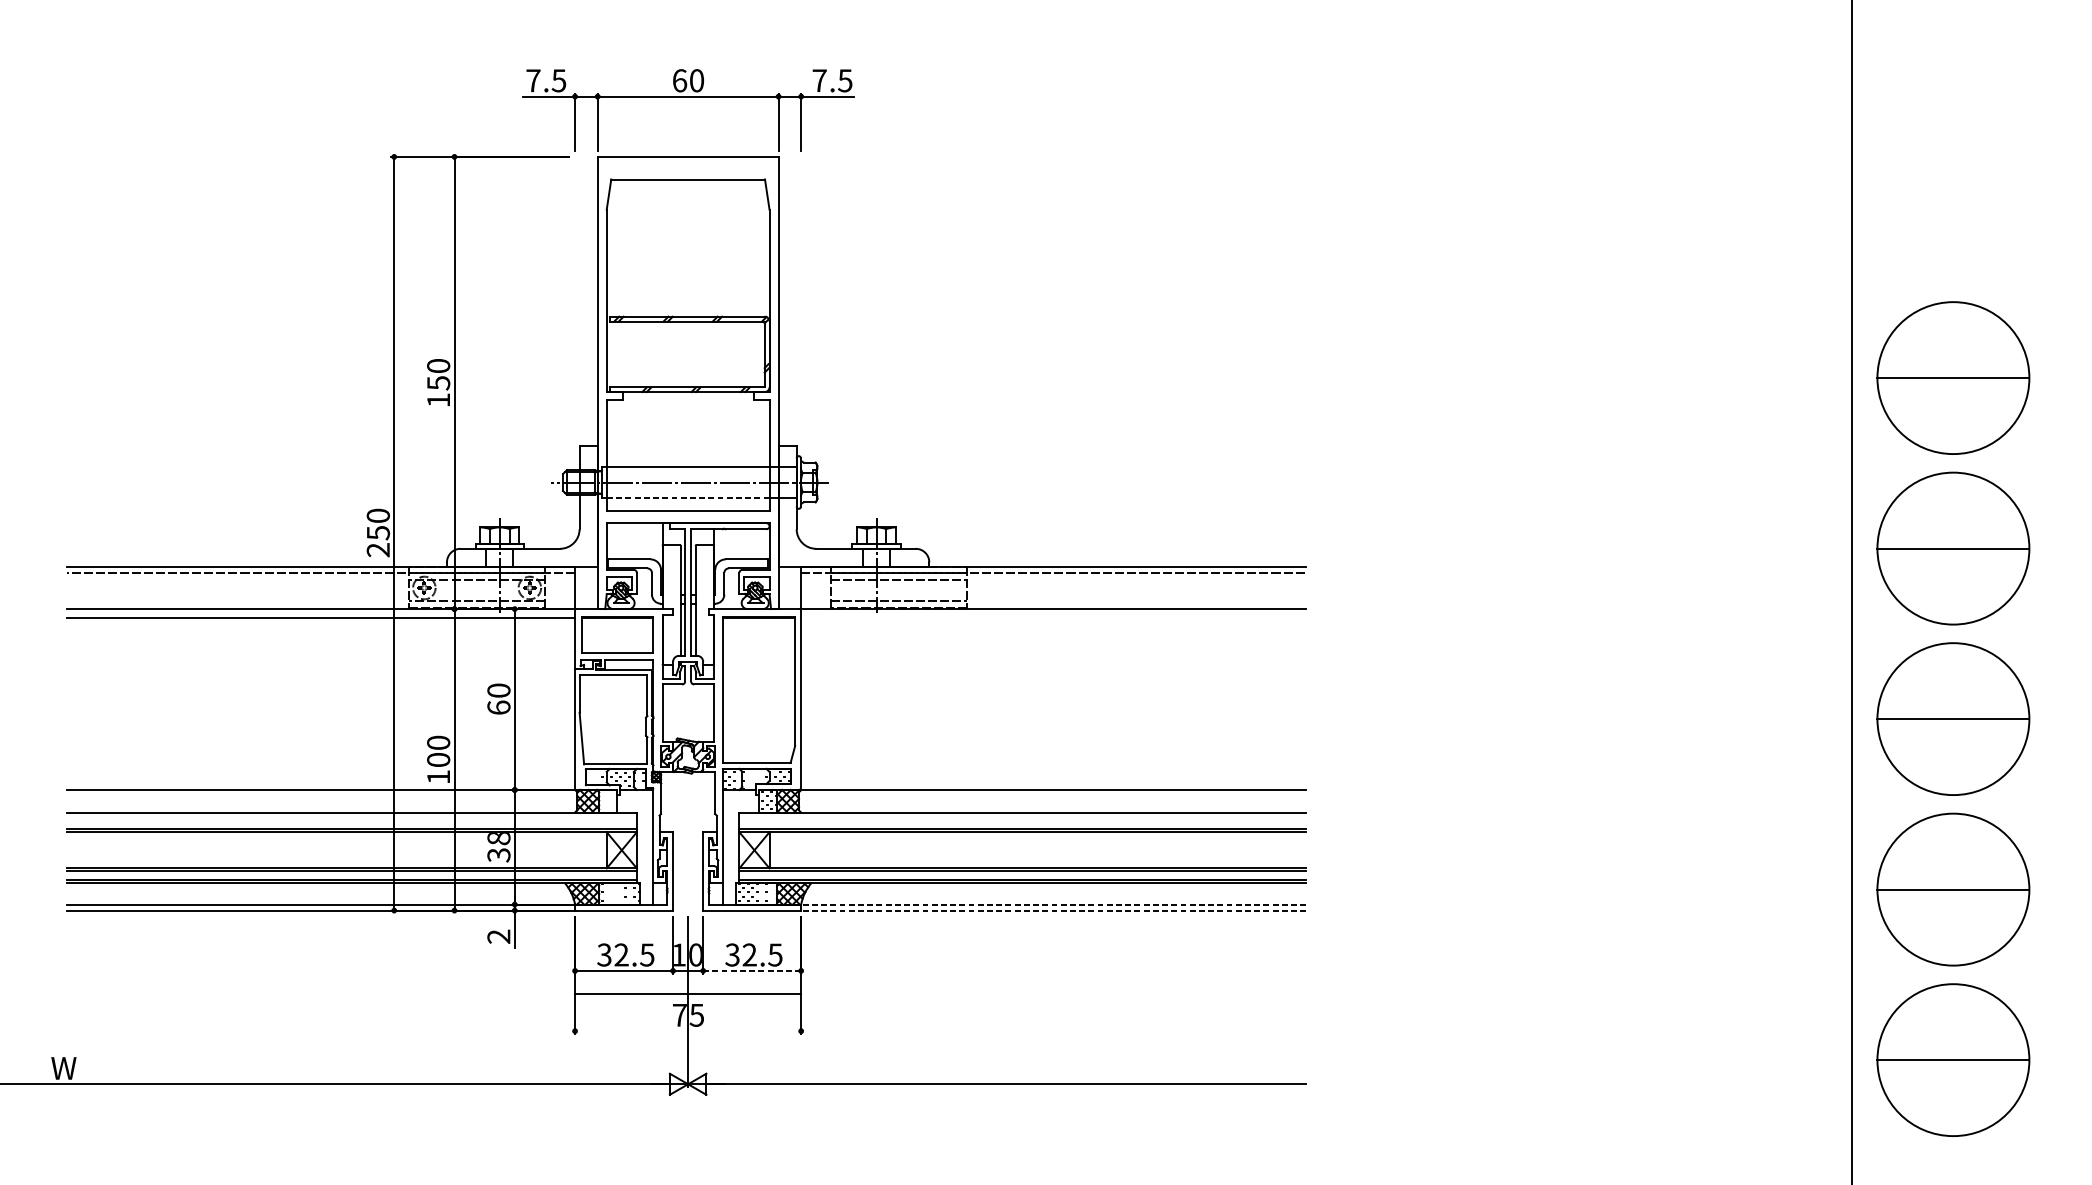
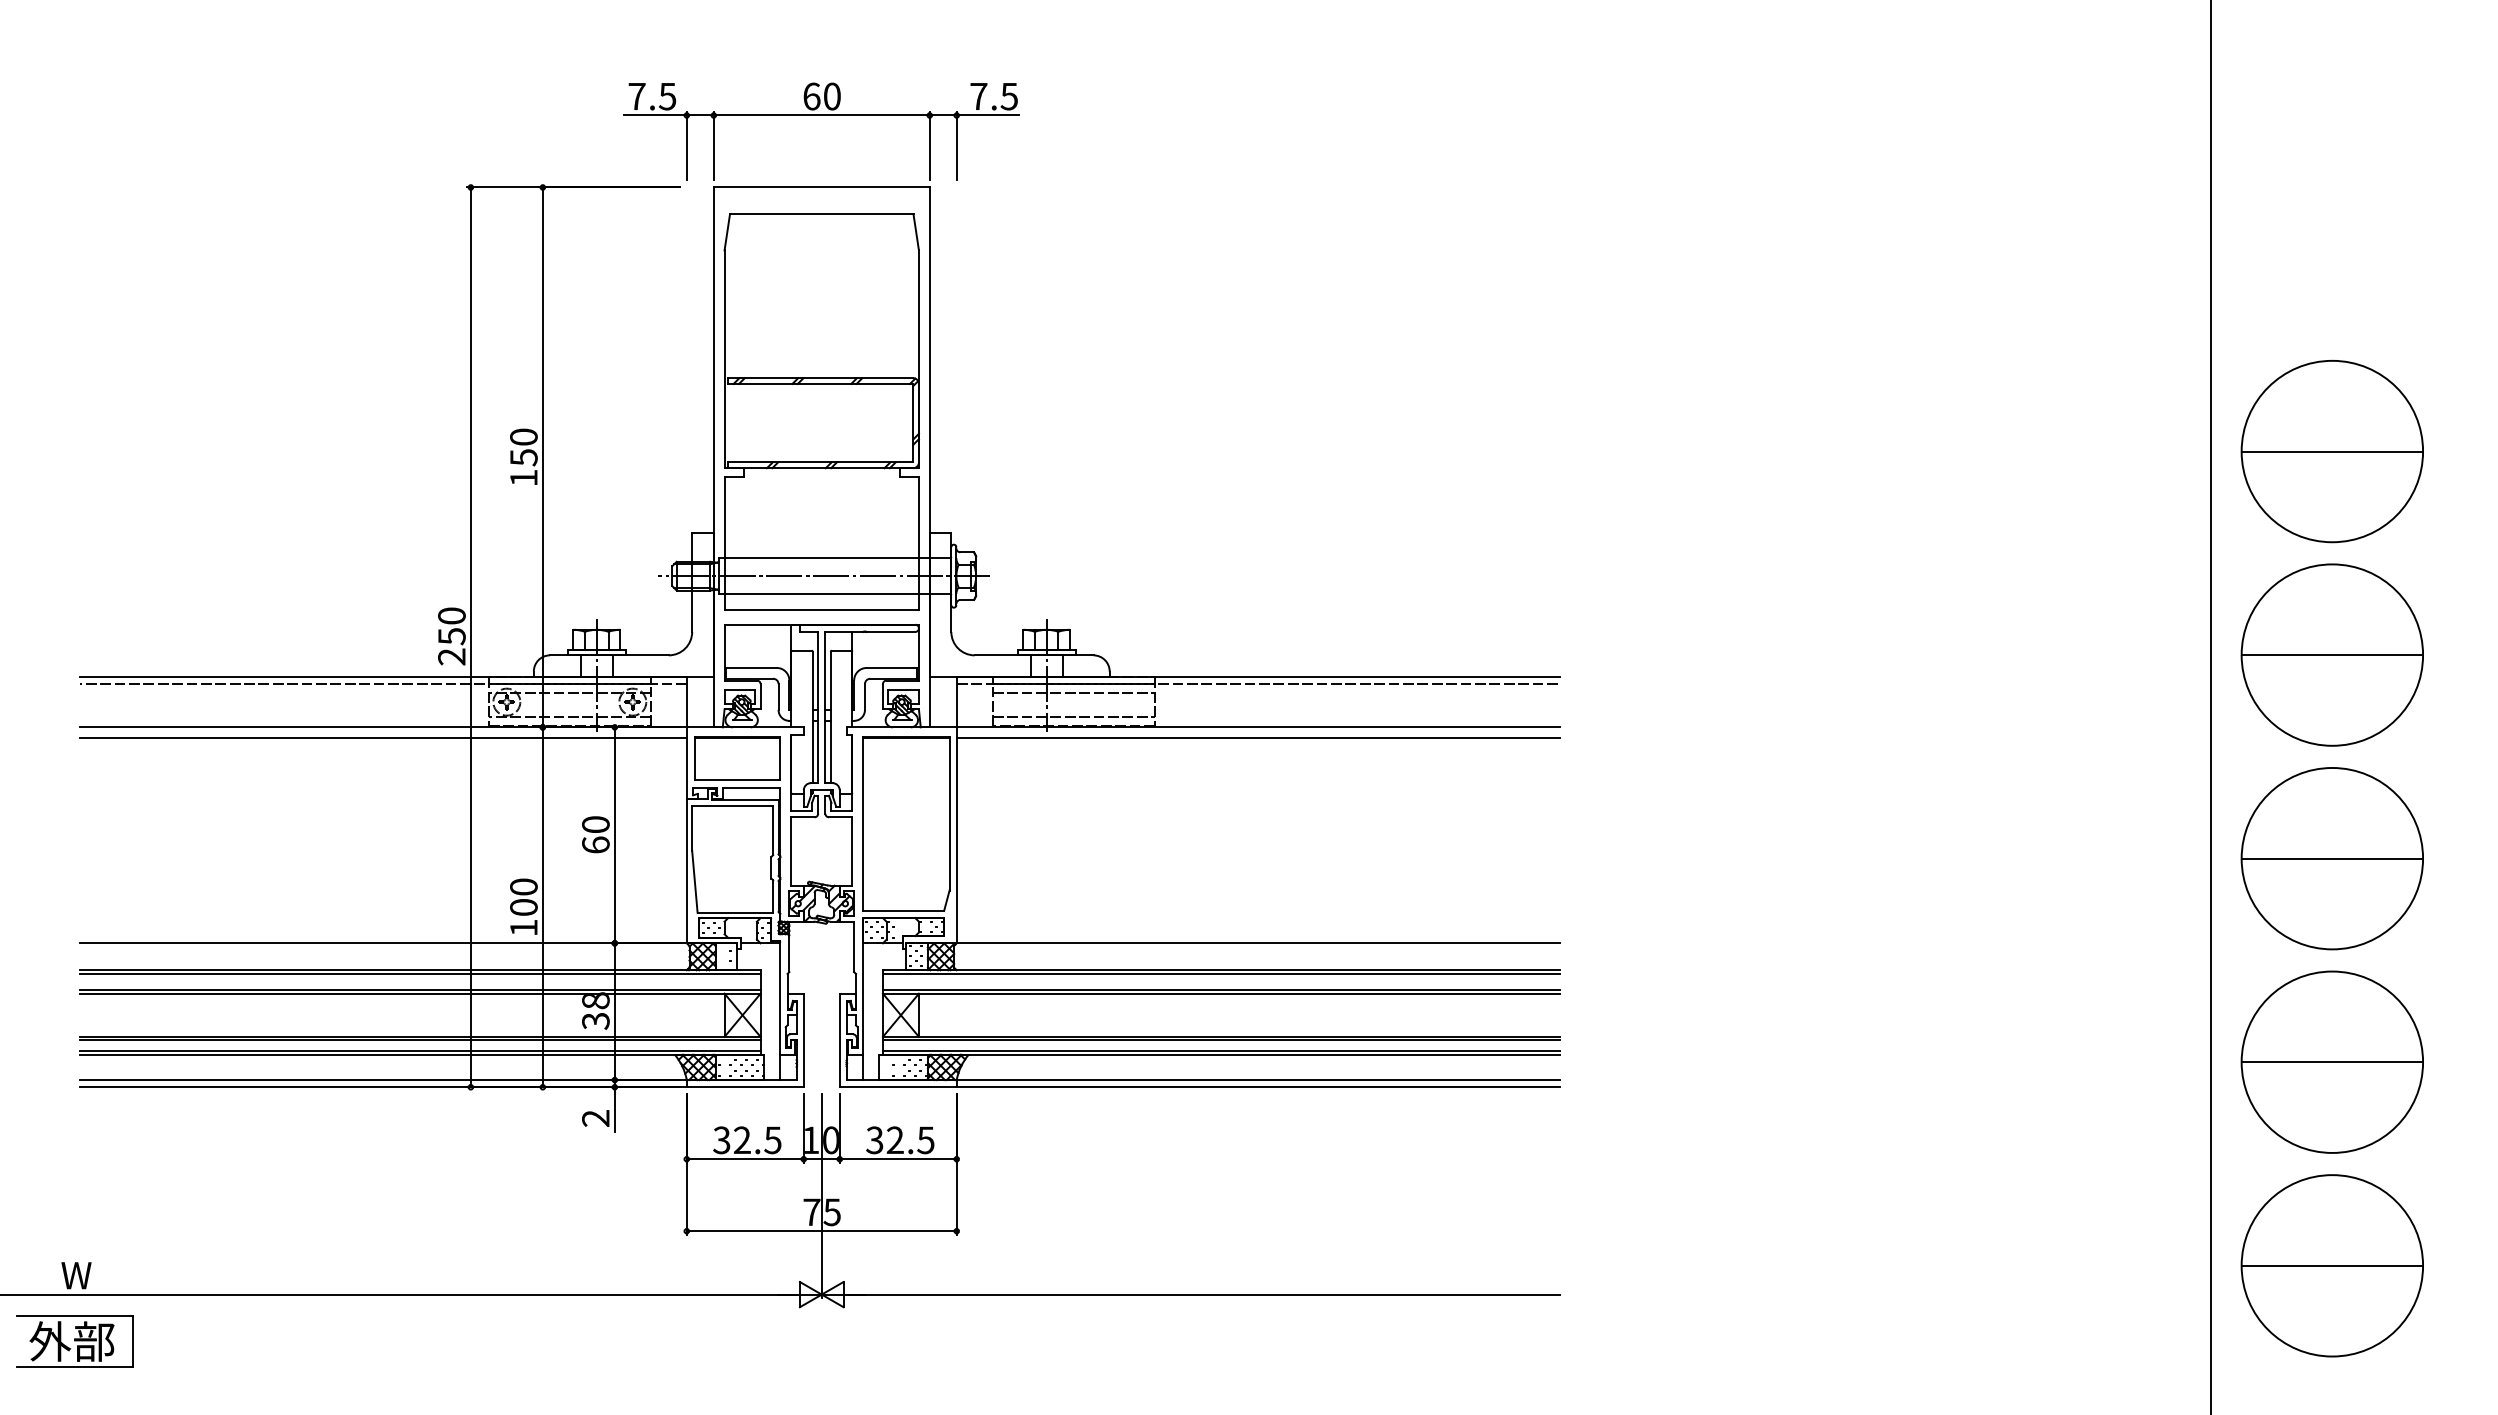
line: (687, 497) -> (821, 594), dashed -> solid
line: (1053, 618) -> (1257, 738), added
line: (352, 815) -> (420, 973), added
line: (1022, 815) -> (1220, 973), added
line: (1053, 904) -> (1257, 1080), dashed -> solid
line: (1053, 910) -> (1257, 1087), dashed -> solid
line: (751, 971) -> (897, 1159), dashed -> solid
line: (687, 994) -> (821, 1231), moved
part: (62, 1123) -> (74, 1341), added

